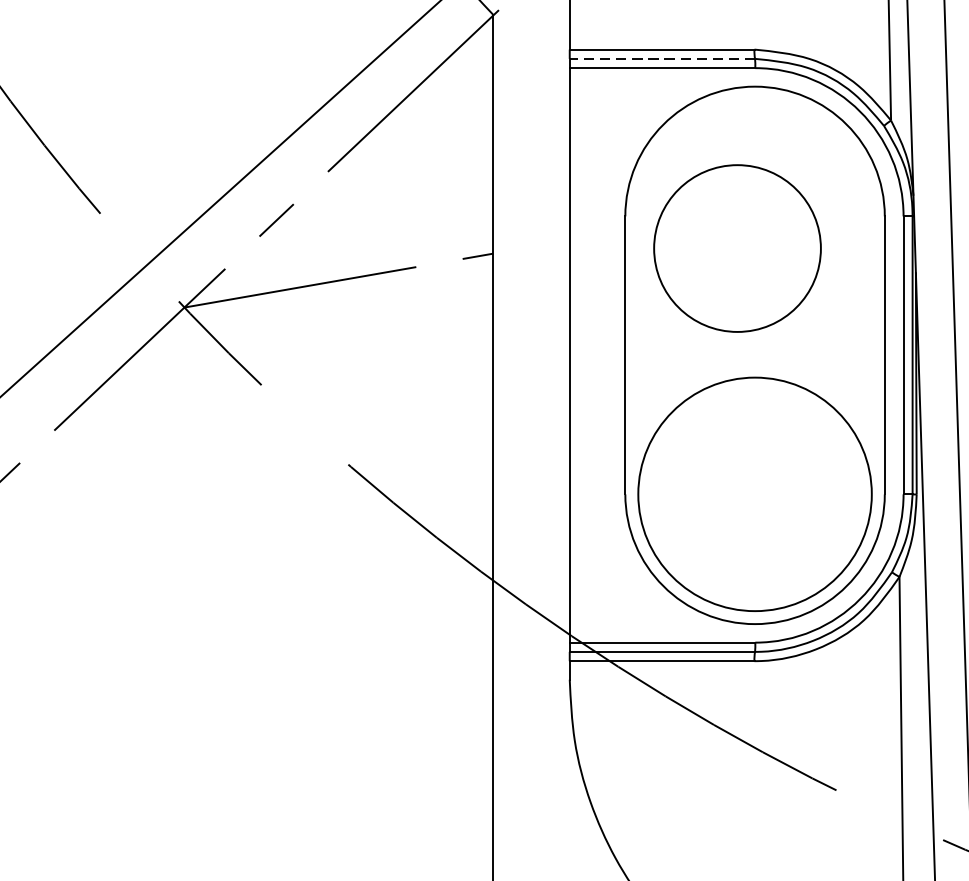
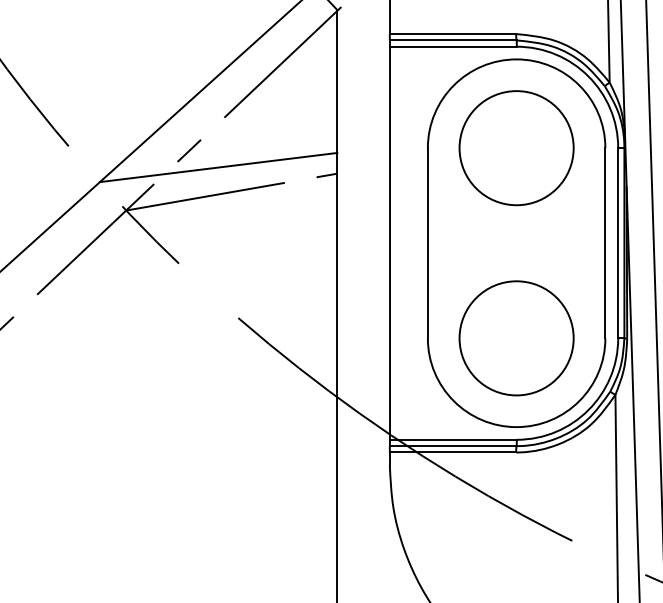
line: (661, 59) -> (452, 40), dashed -> solid
line: (319, 244) -> (218, 167), added
circle: (737, 249) -> (516, 148), moved
circle: (754, 494) -> (516, 338), size x0.71

